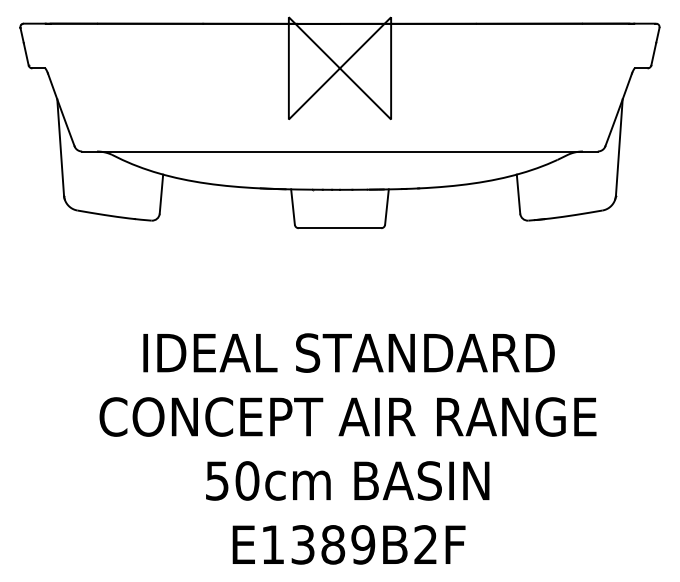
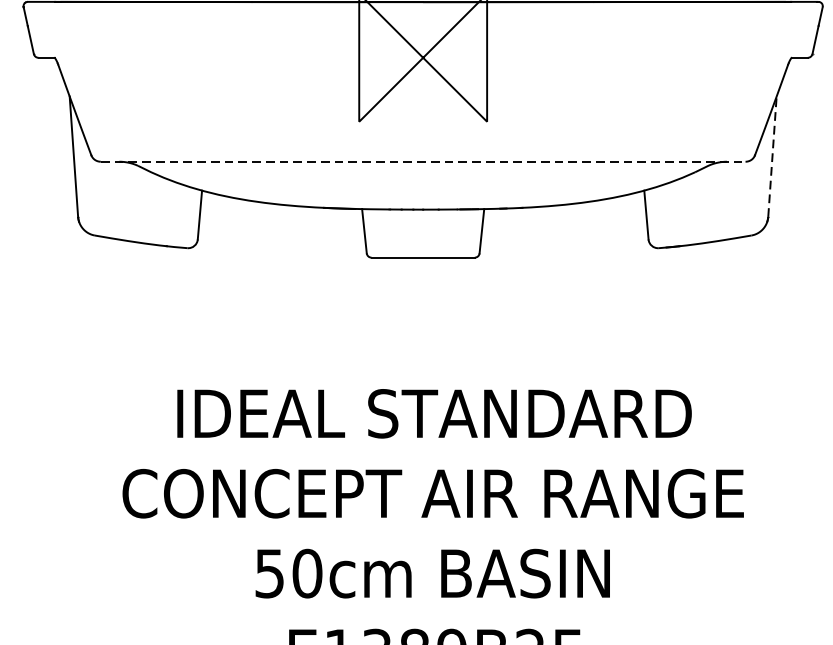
line: (619, 147) -> (772, 156), solid -> dashed
line: (339, 151) -> (422, 161), solid -> dashed

